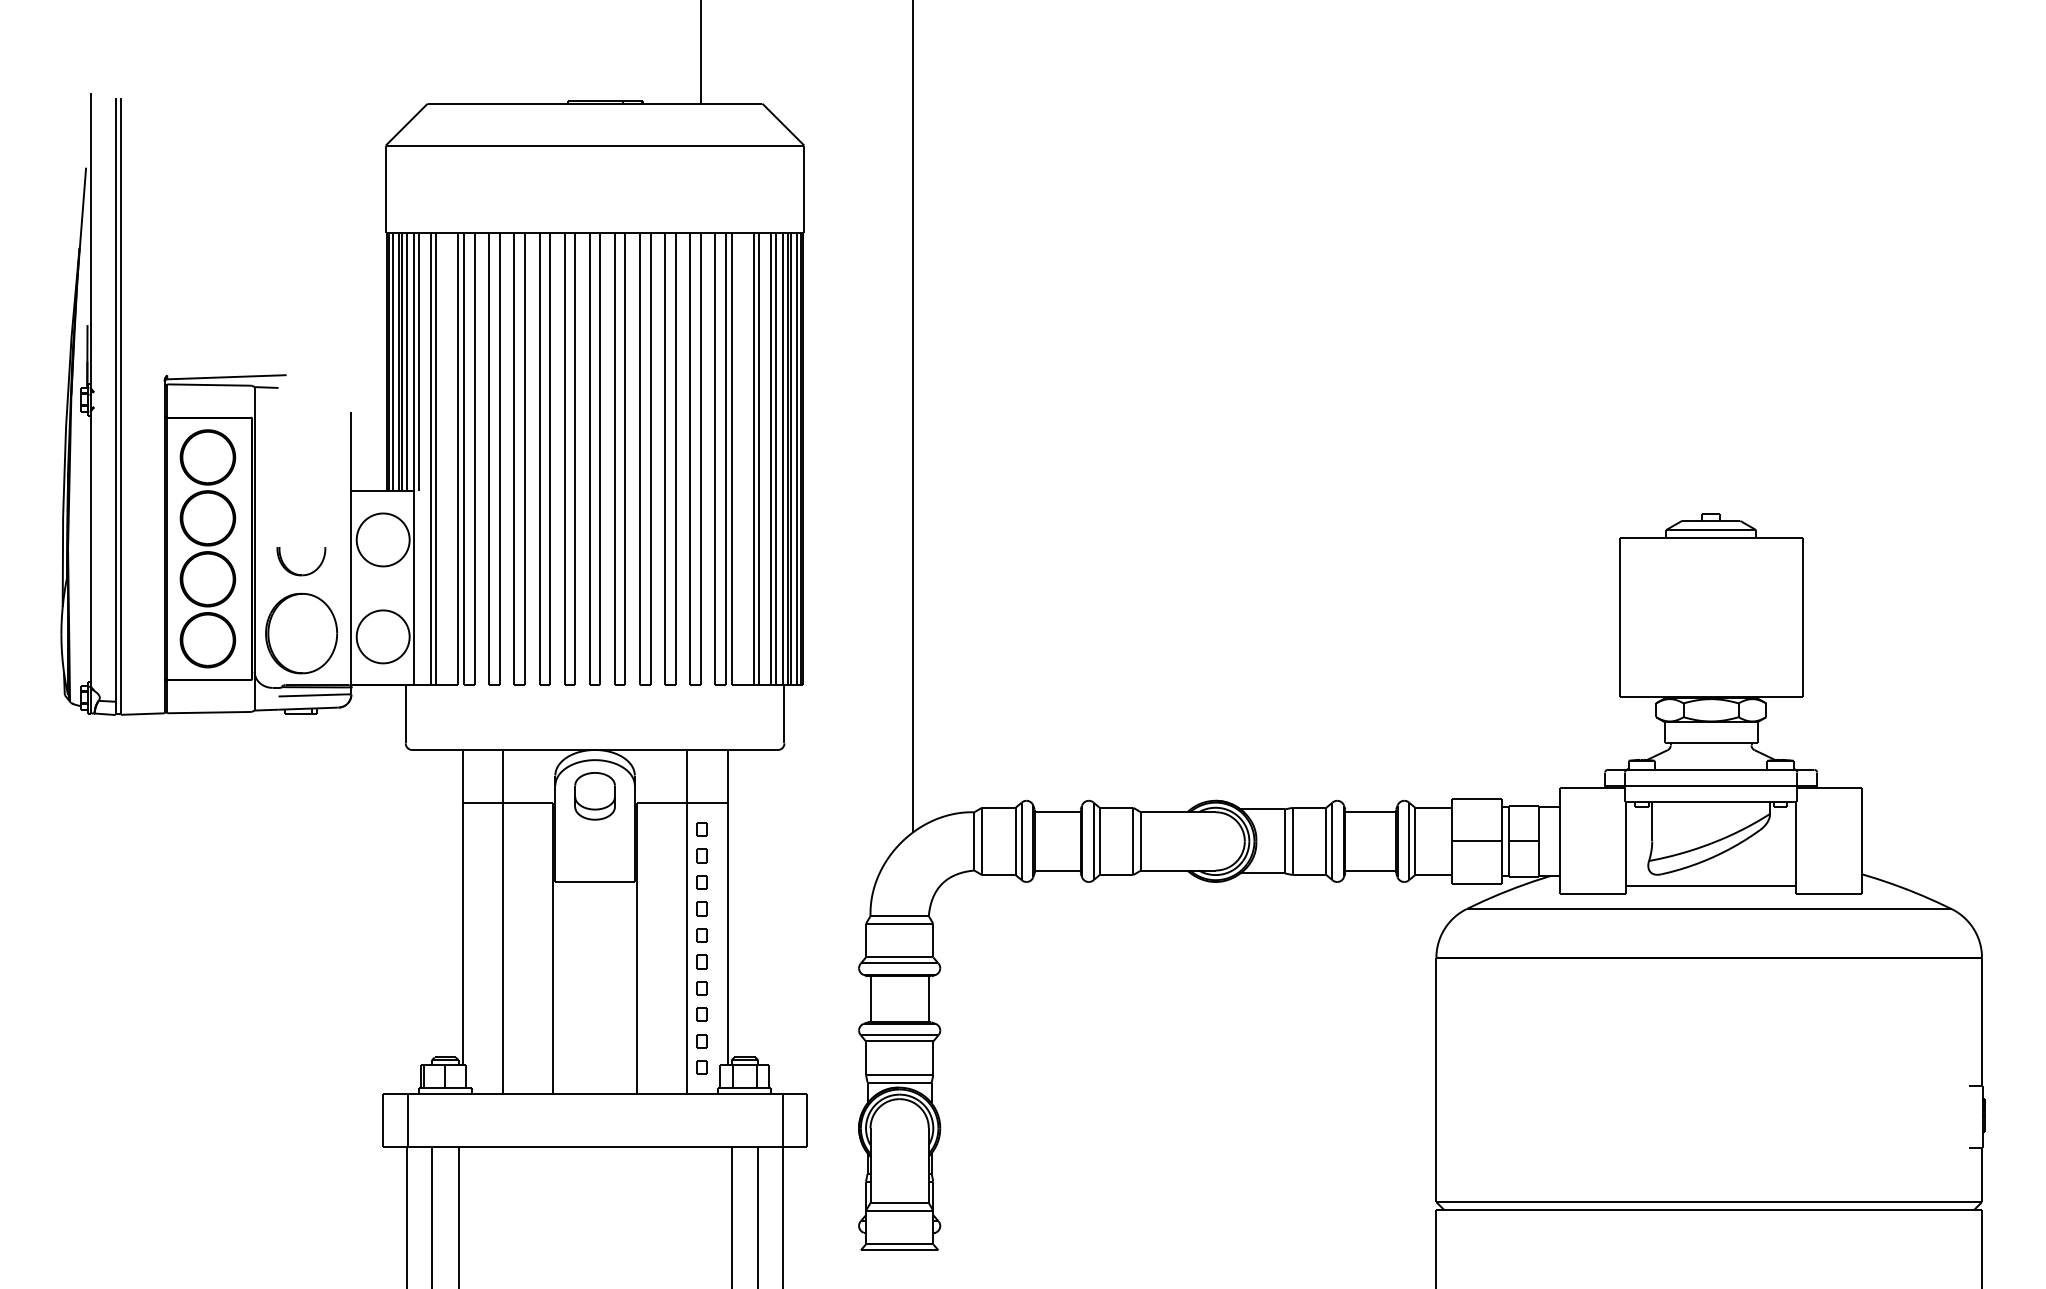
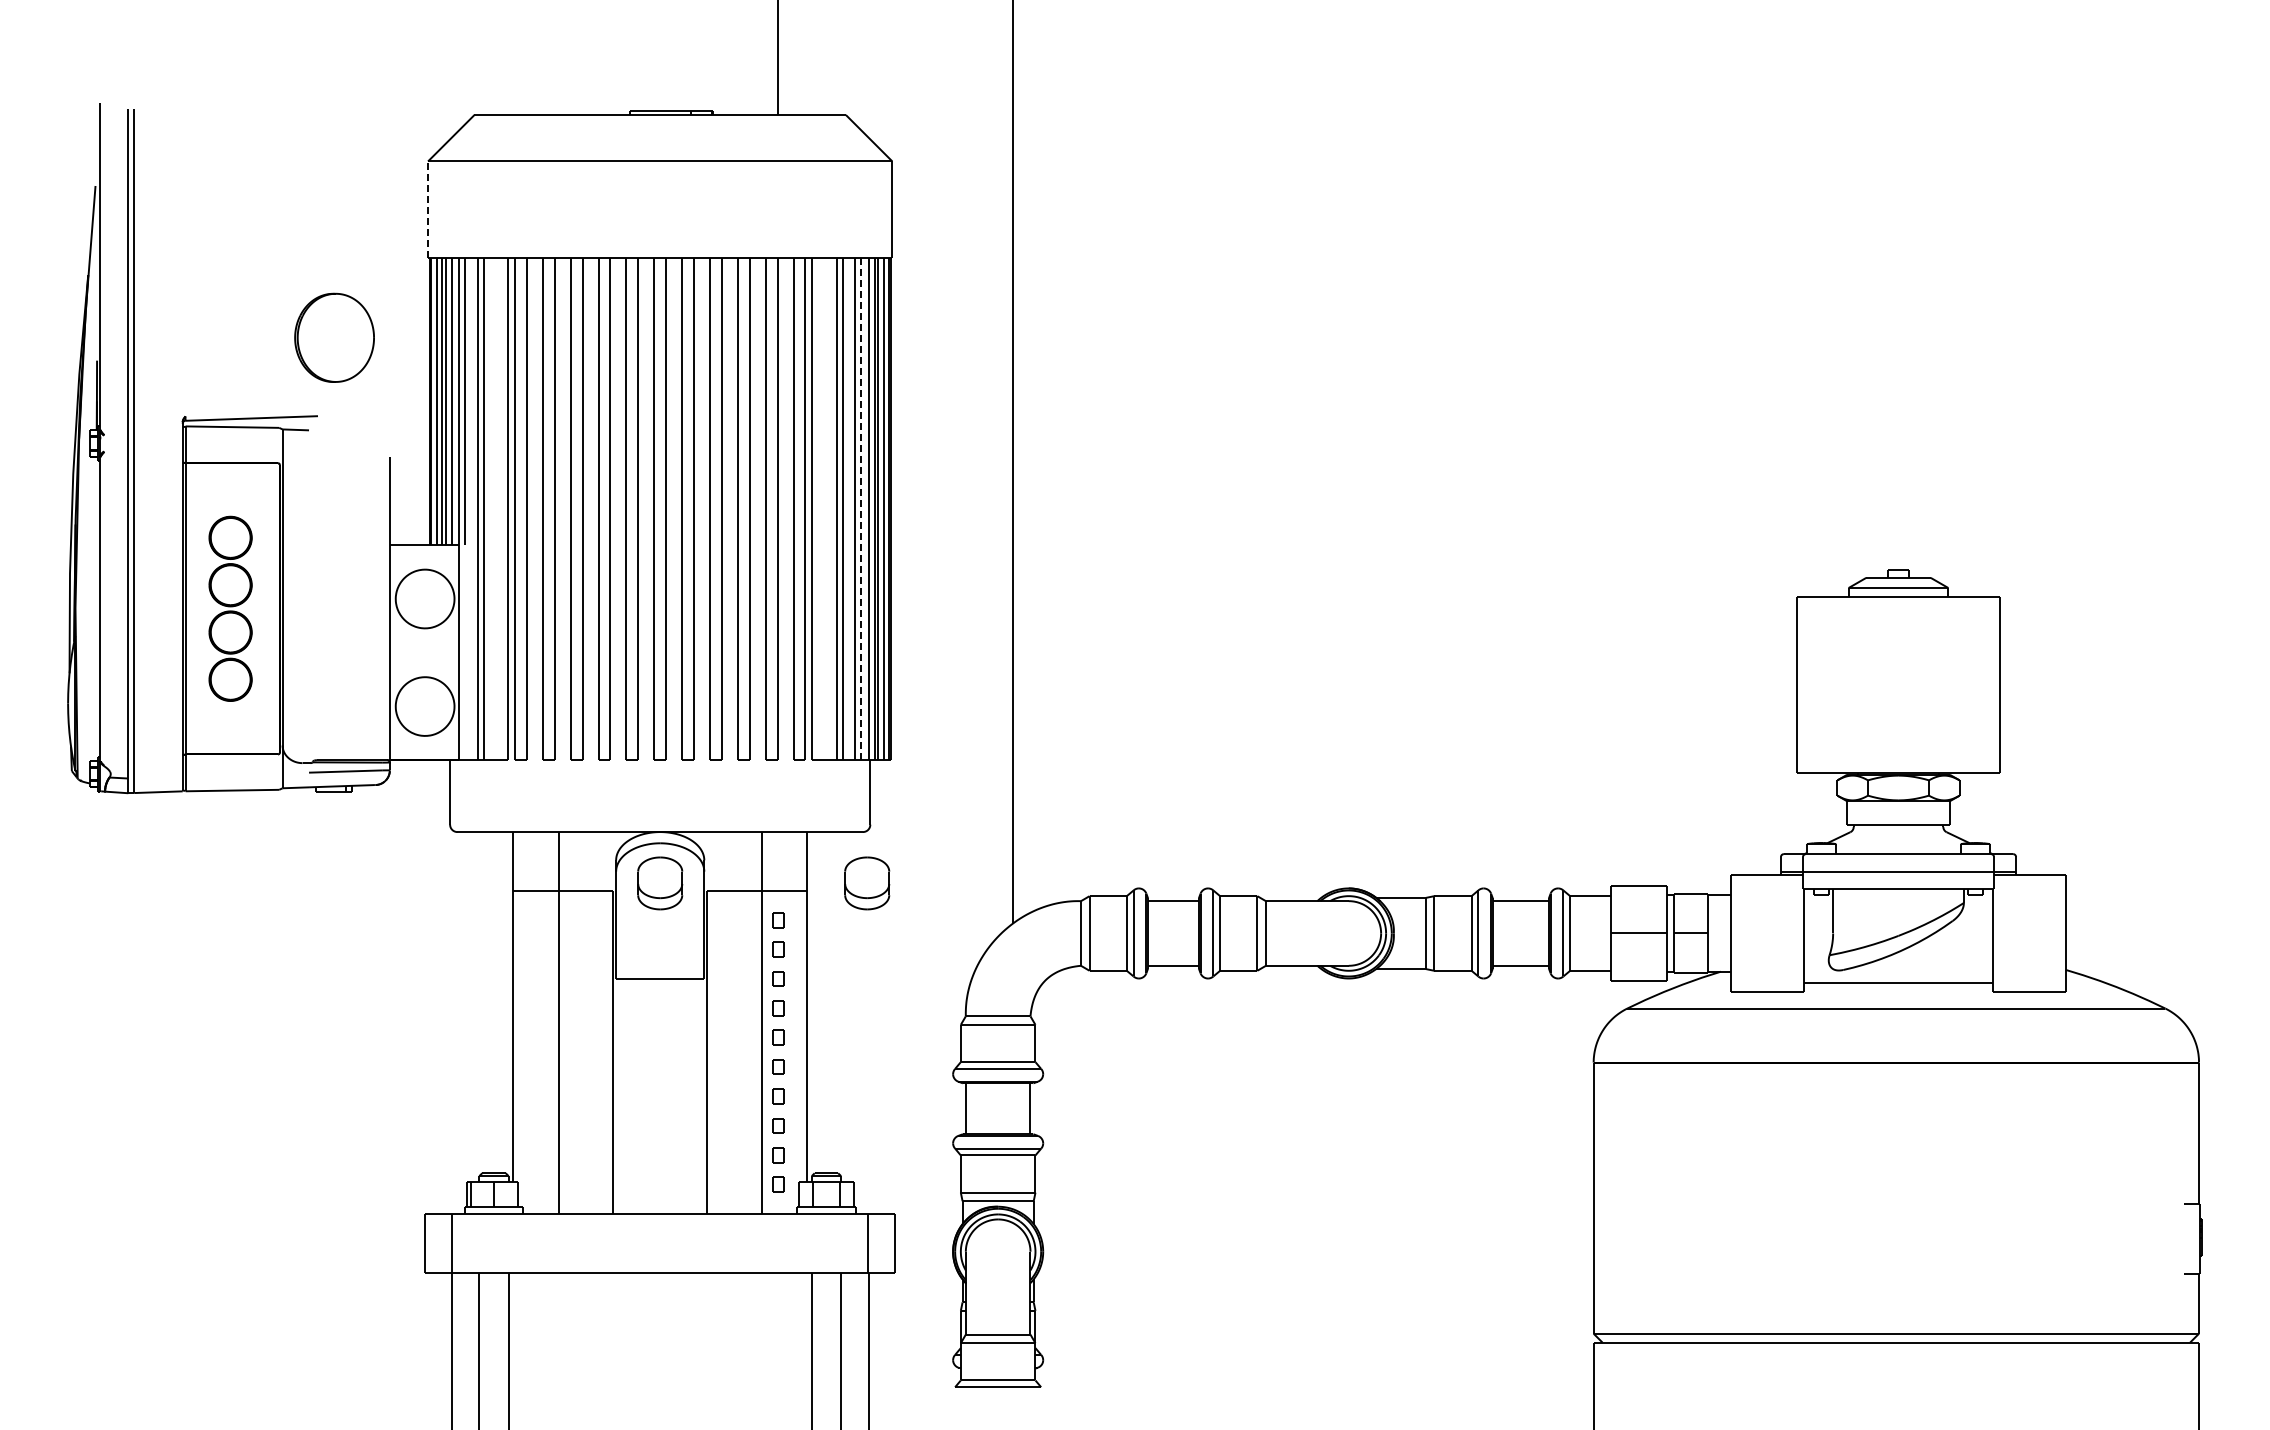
line: (386, 188) -> (428, 209), solid -> dashed
line: (776, 459) -> (861, 509), solid -> dashed
part: (207, 548) -> (230, 608), size x0.7
part: (297, 573) -> (330, 636), removed
part: (301, 633) -> (334, 337), moved
part: (781, 796) -> (867, 883), added

